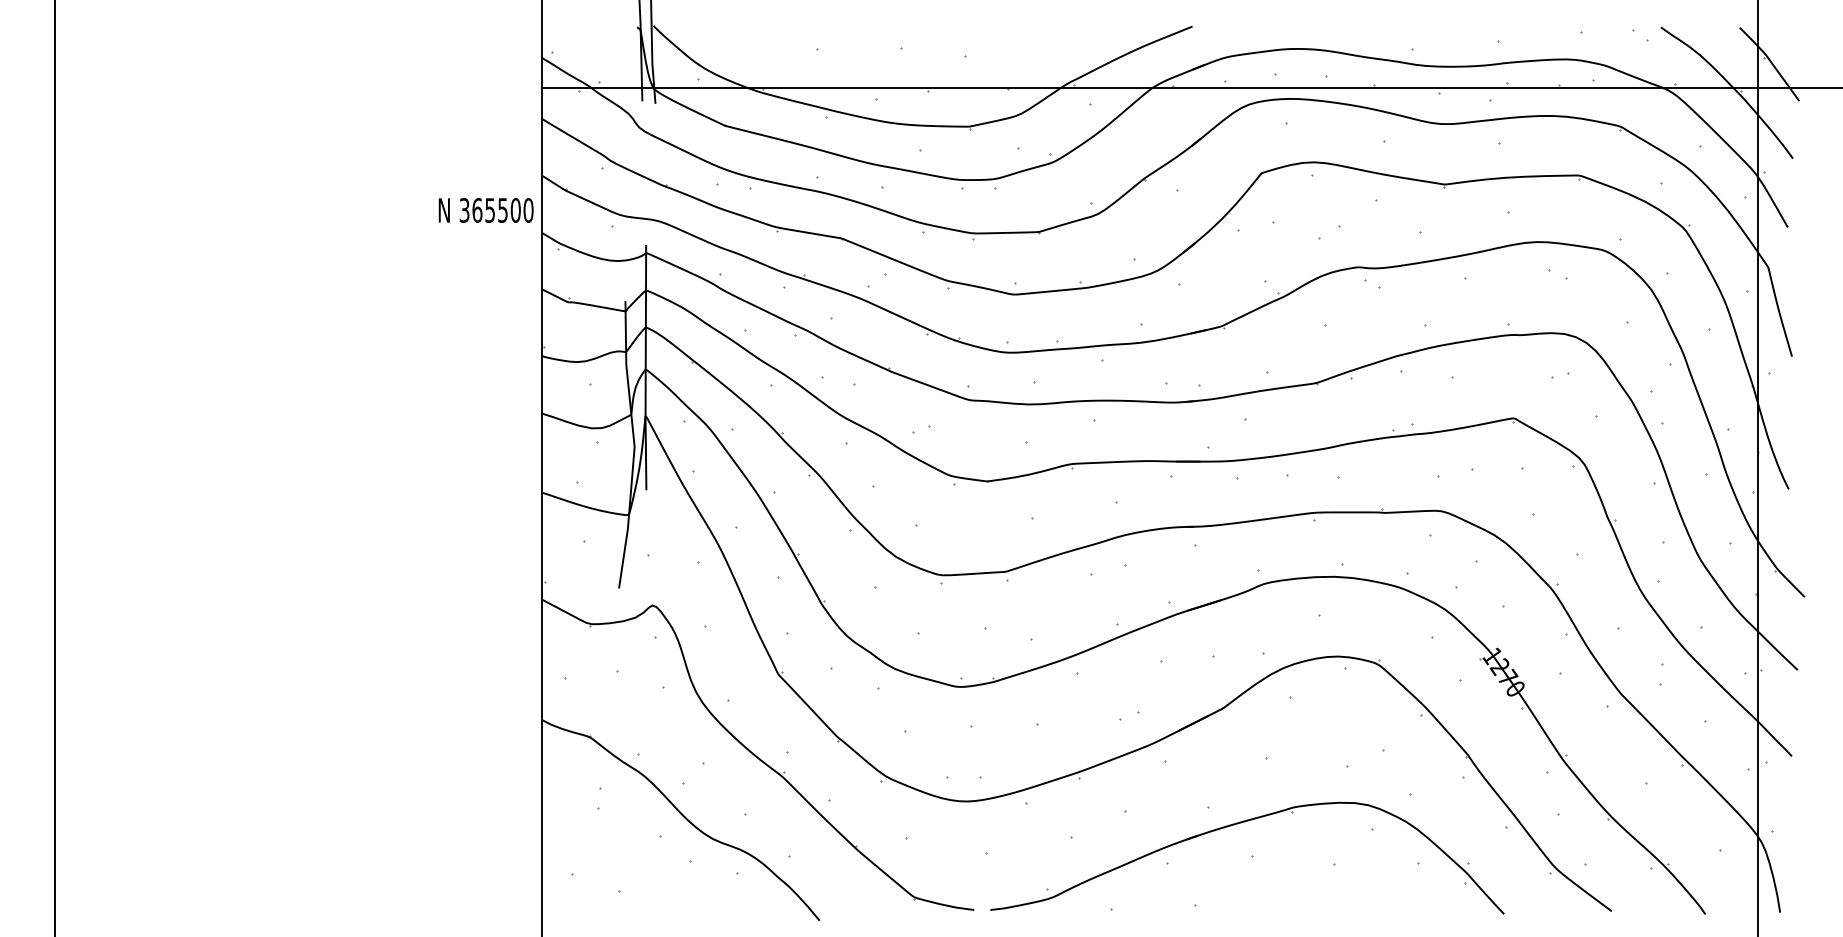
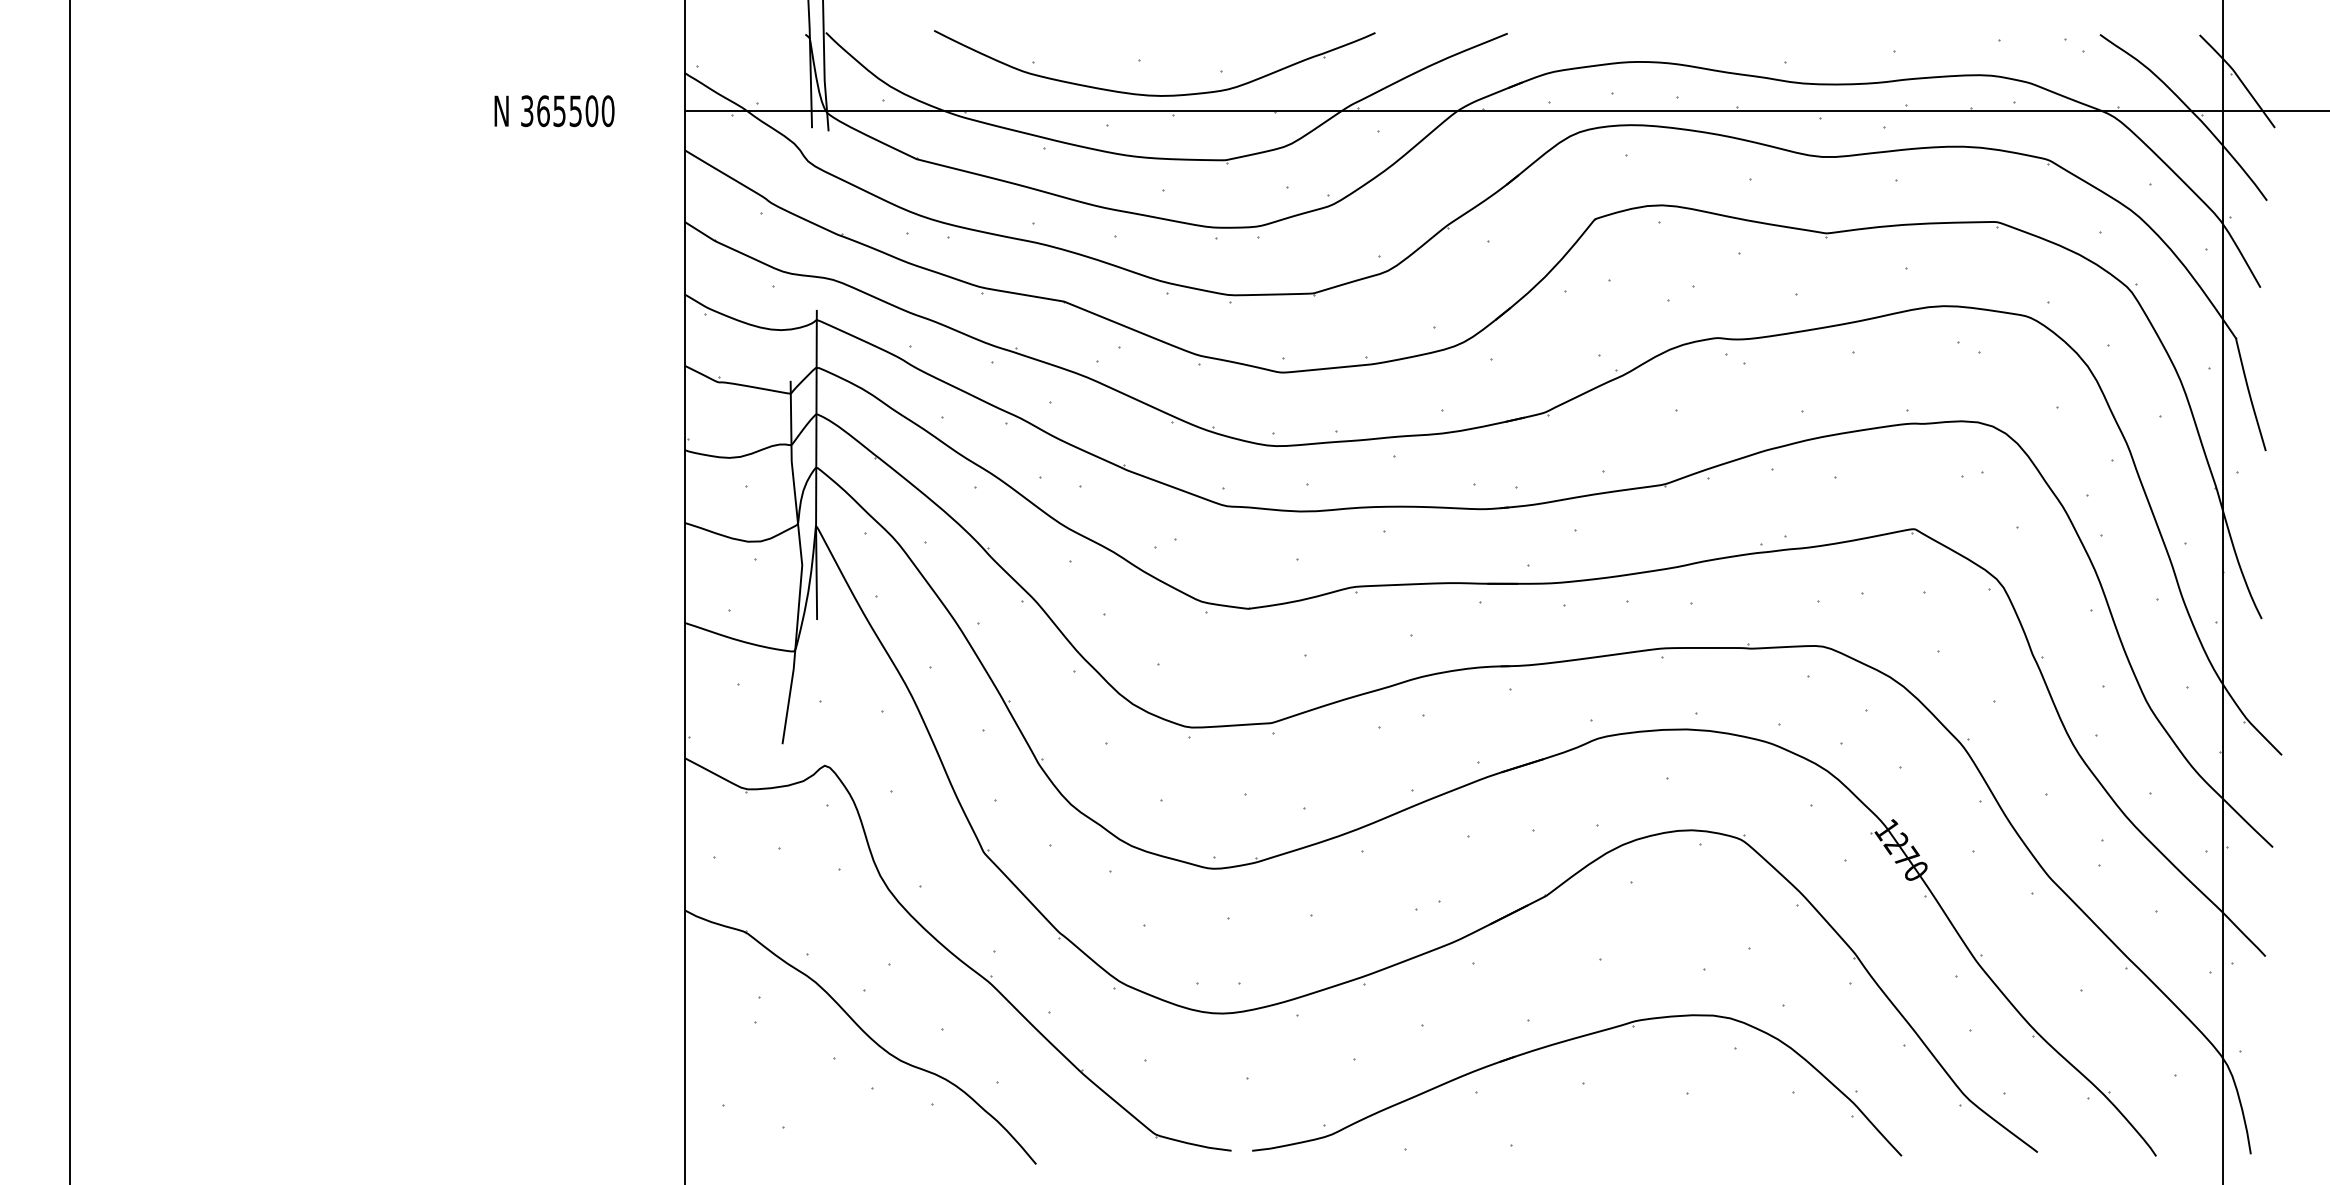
part: (913, 74) -> (1154, 94), added
text: (486, 210) -> (554, 111), moved

